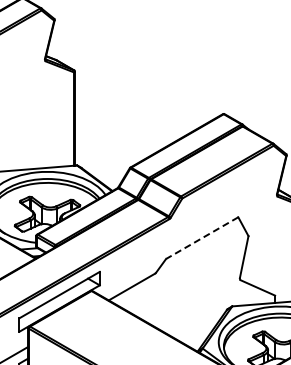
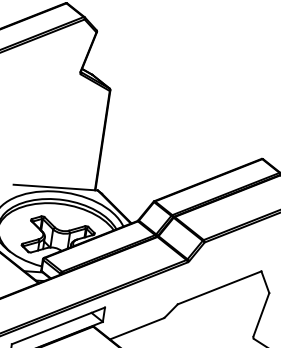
line: (202, 238) -> (219, 288), dashed -> solid

